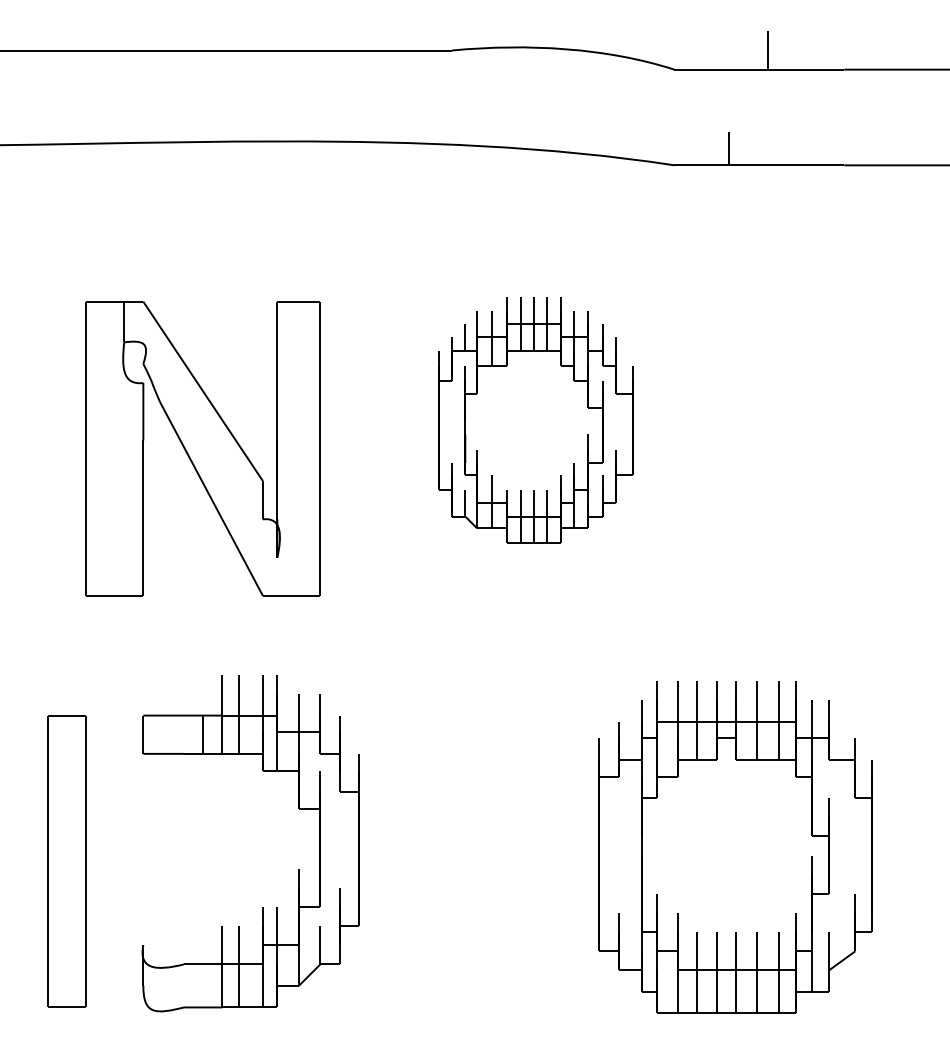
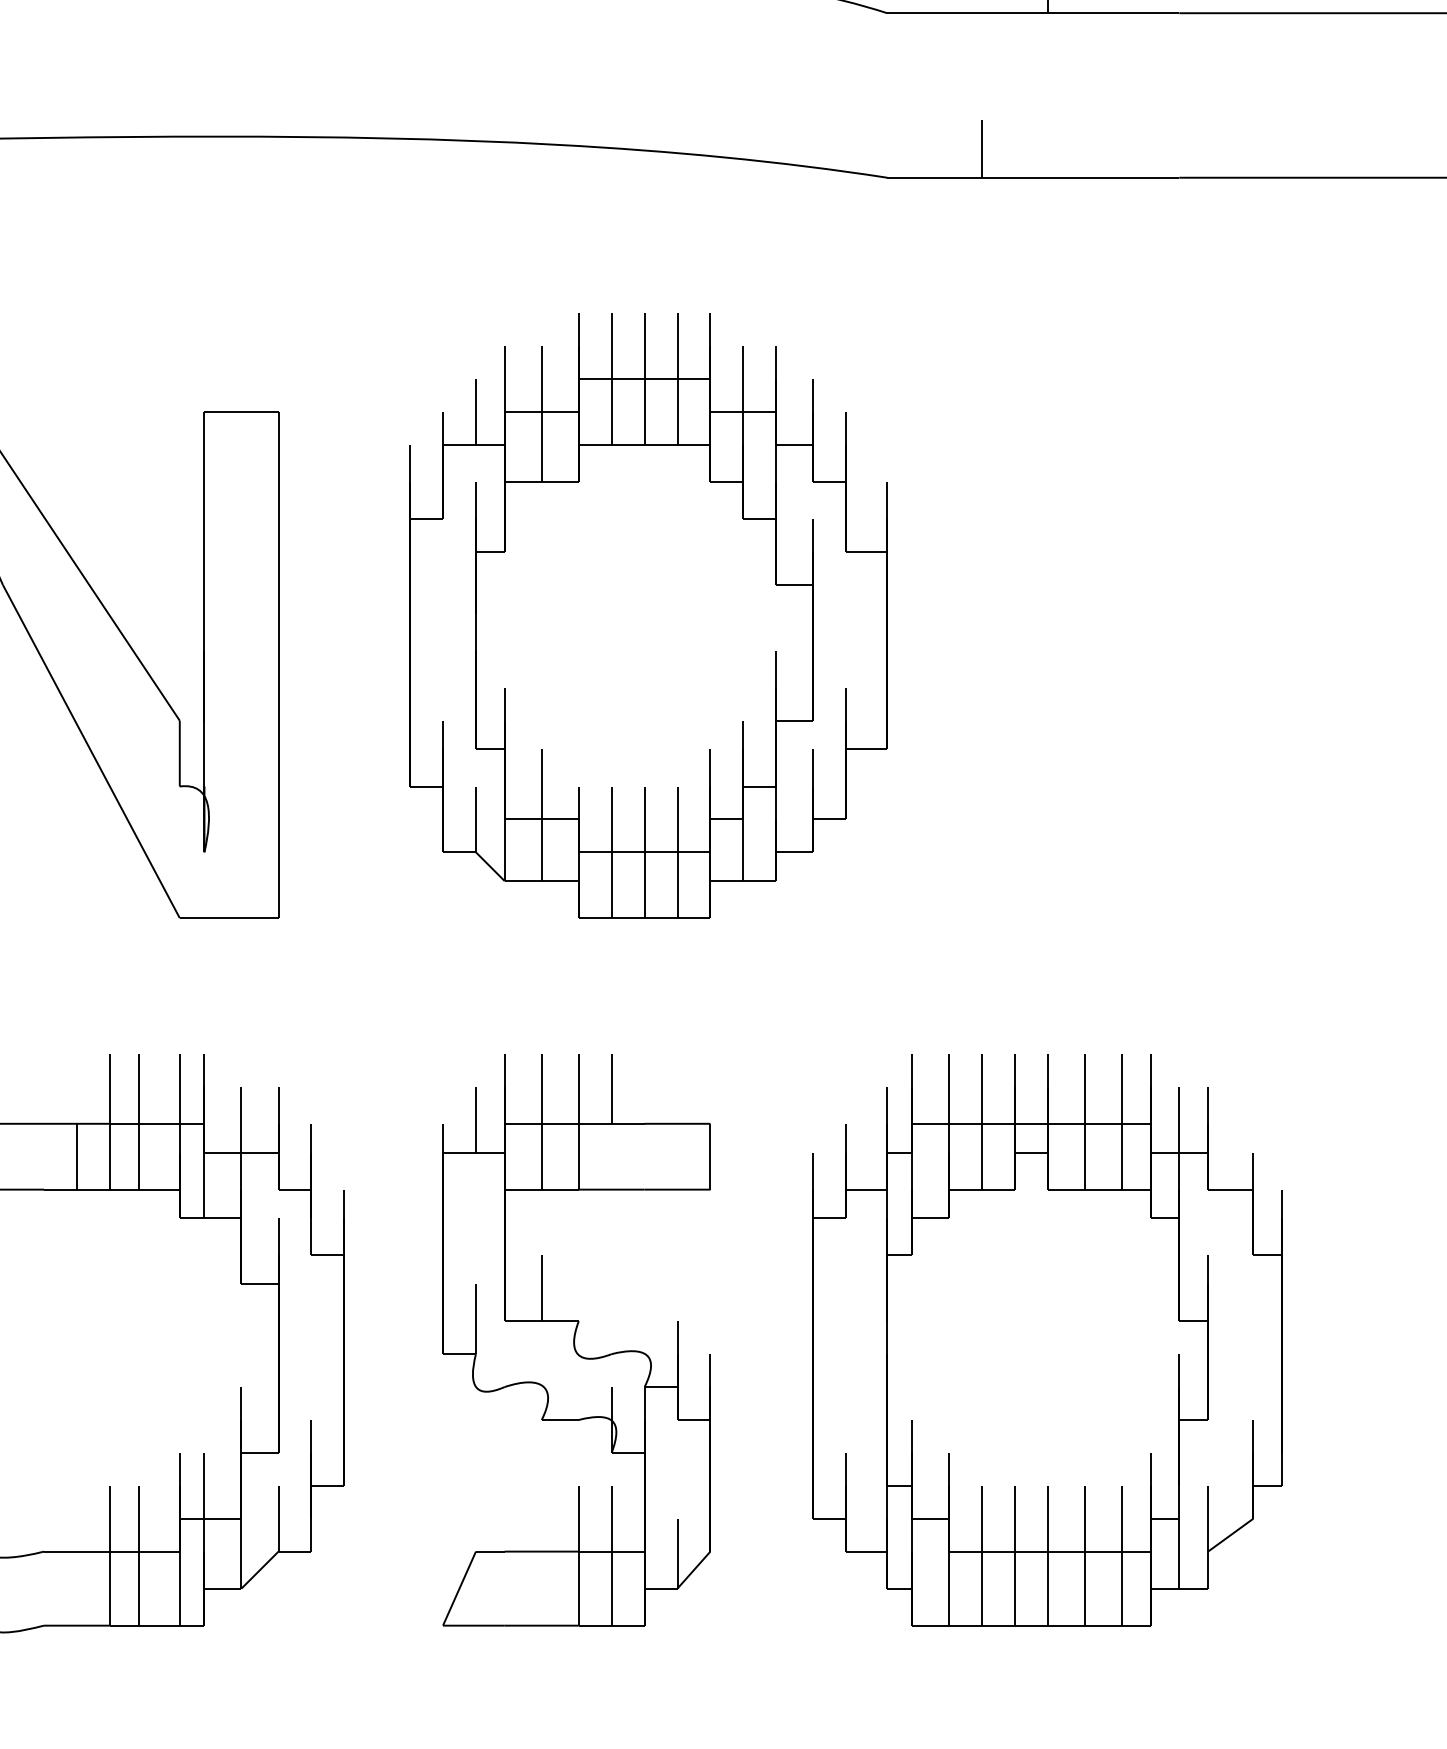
part: (535, 420) -> (648, 616), size x1.43
part: (493, 841) -> (576, 1340), added
part: (735, 847) -> (1047, 1340), moved

